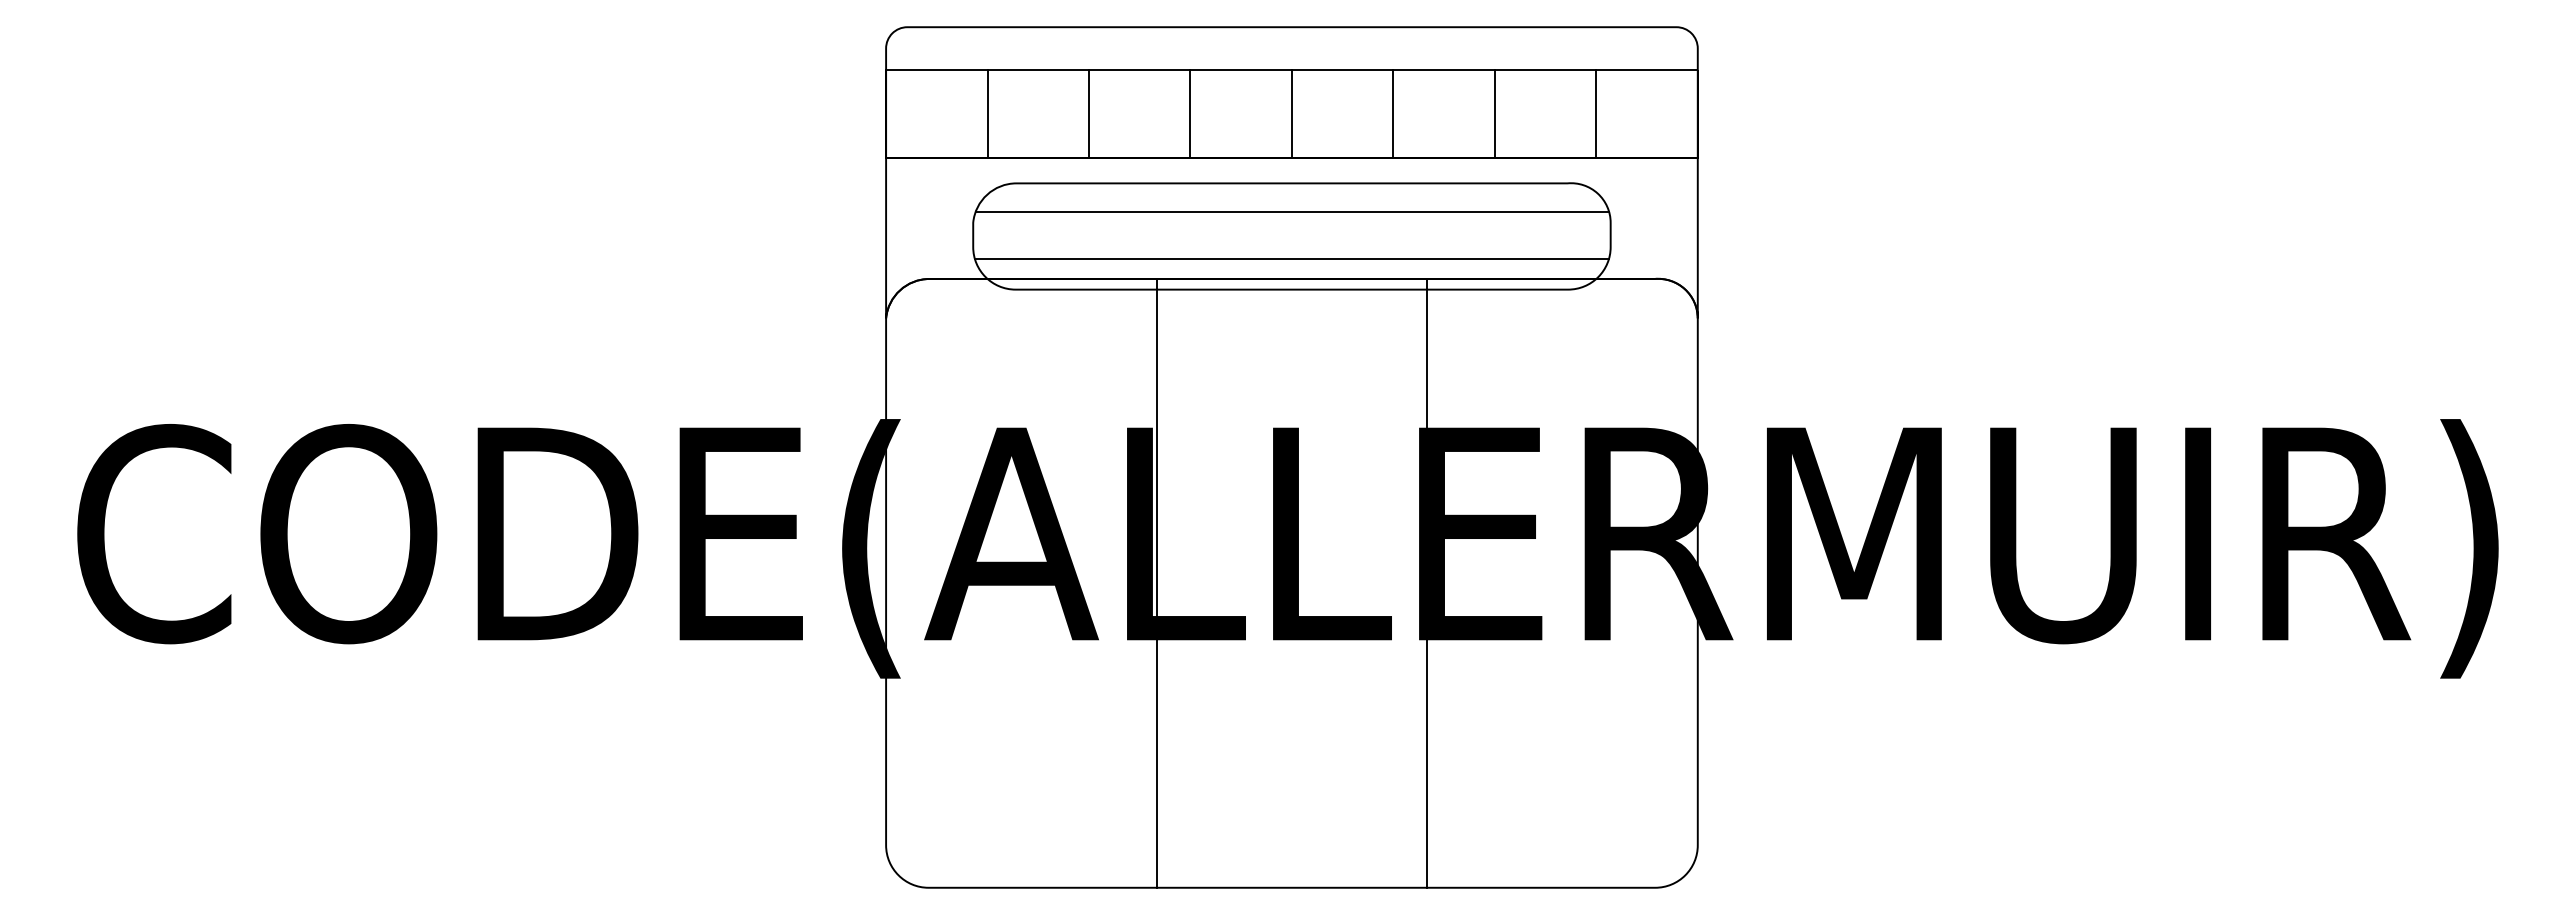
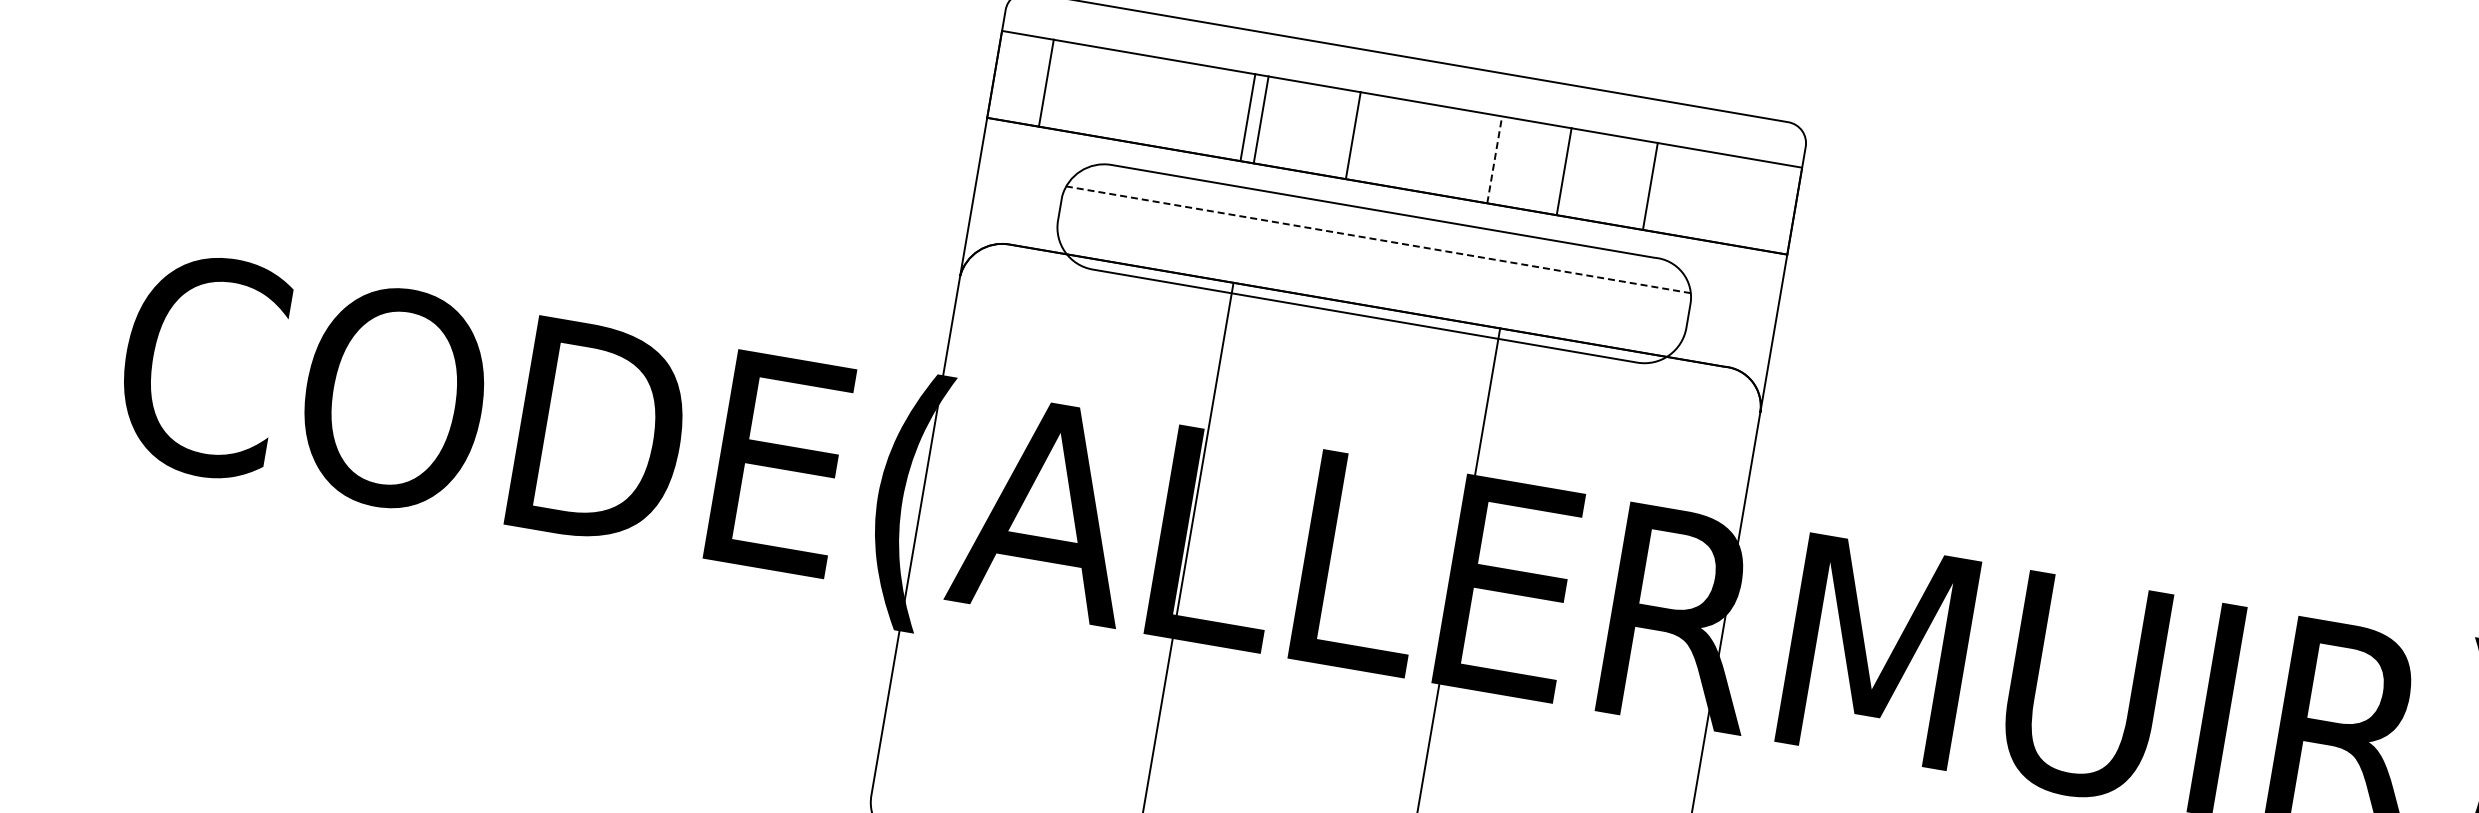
line: (987, 113) -> (1046, 82), moved
line: (1089, 113) -> (1248, 117), moved
line: (1190, 113) -> (1261, 119), moved
line: (1291, 113) -> (1352, 135), moved
line: (1393, 113) -> (1494, 159), solid -> dashed
line: (1494, 113) -> (1563, 171), moved
line: (1596, 113) -> (1650, 186), moved
line: (1292, 212) -> (1378, 240), solid -> dashed
line: (1291, 258) -> (1369, 285), removed

